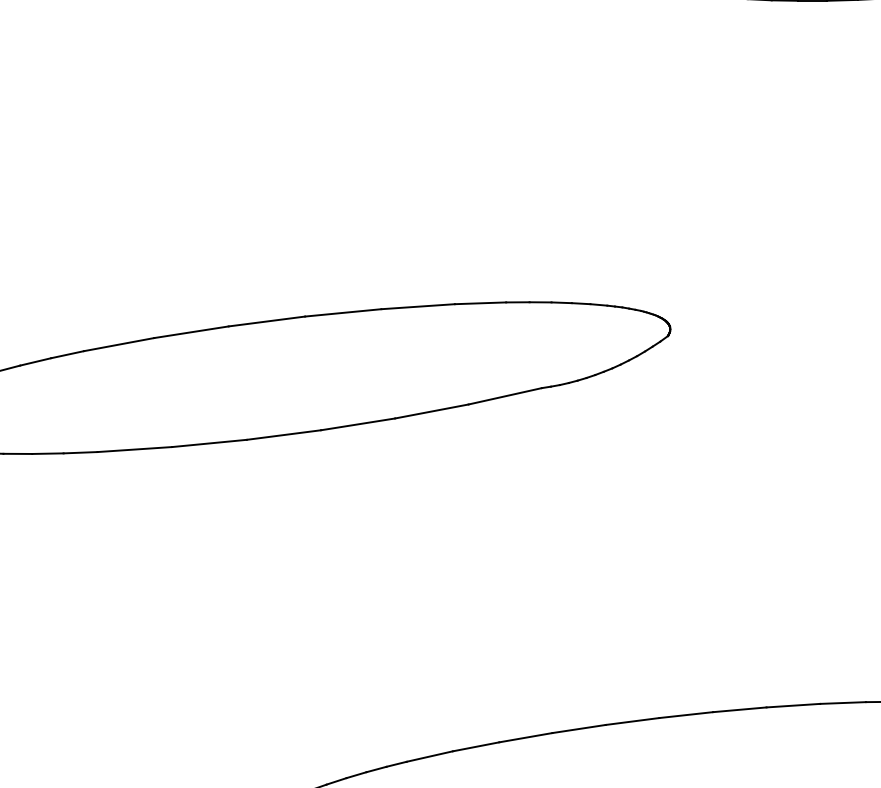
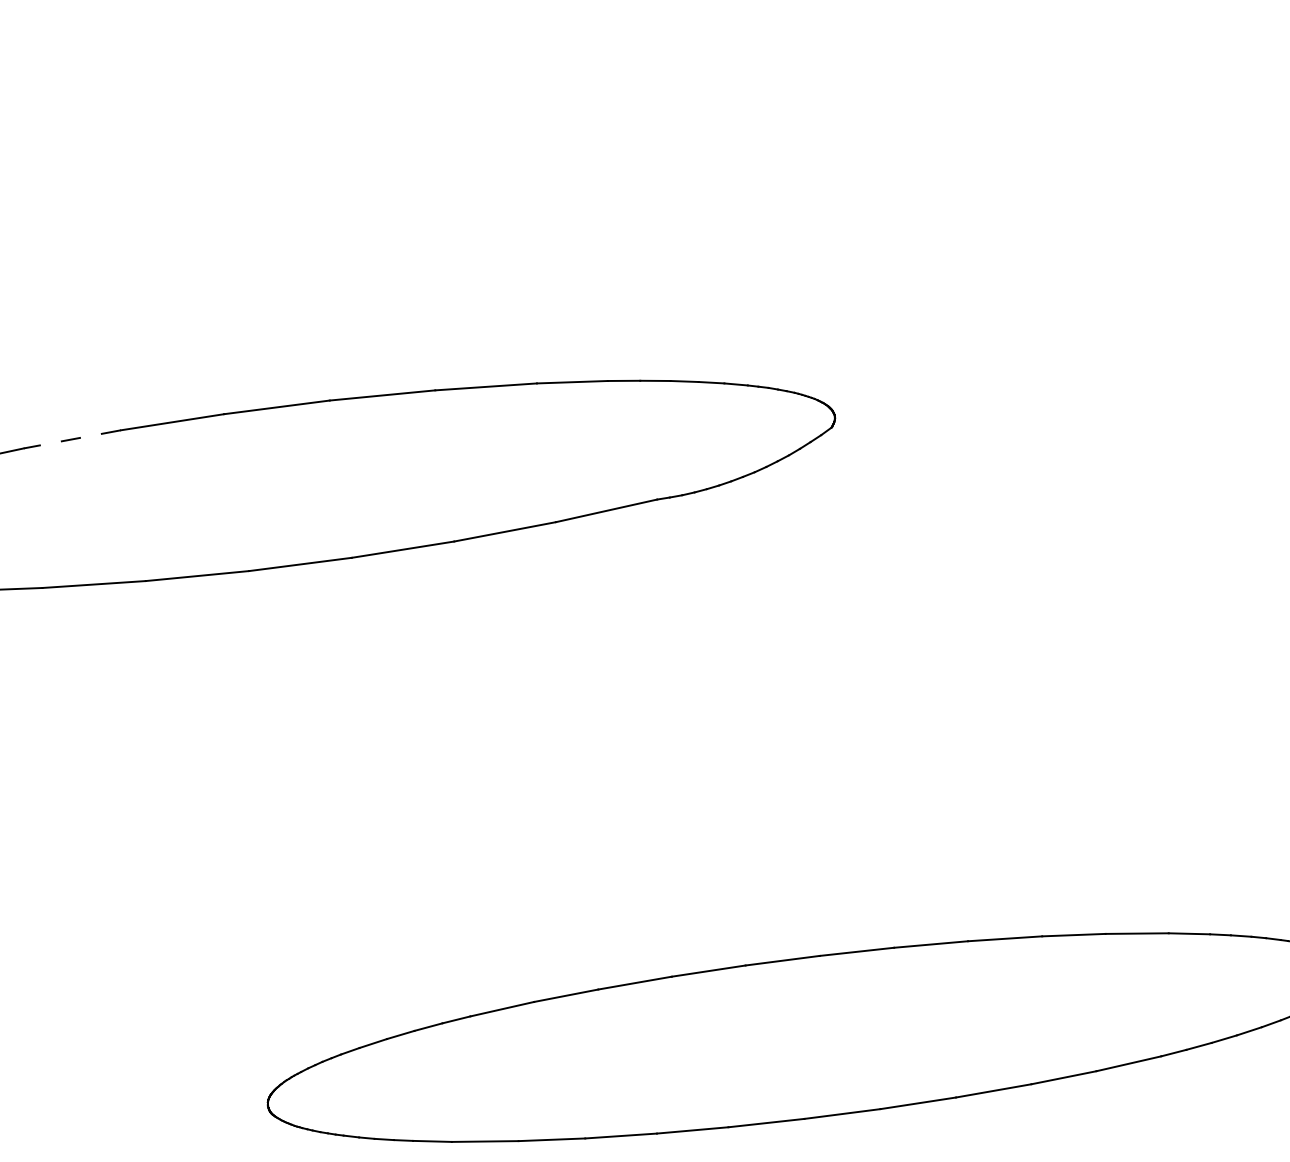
line: (118, 344) -> (71, 439), solid -> dashed

